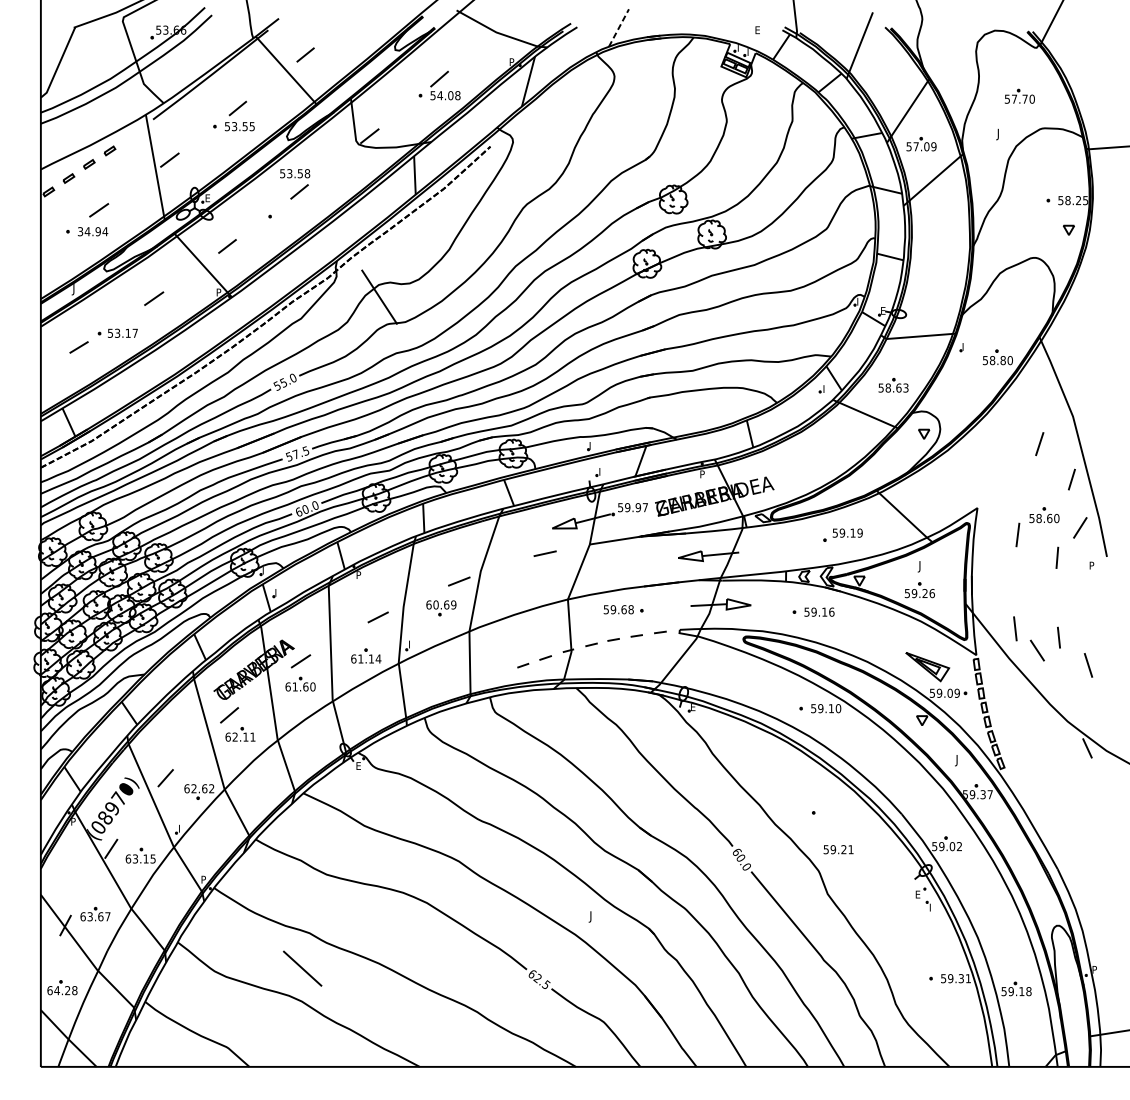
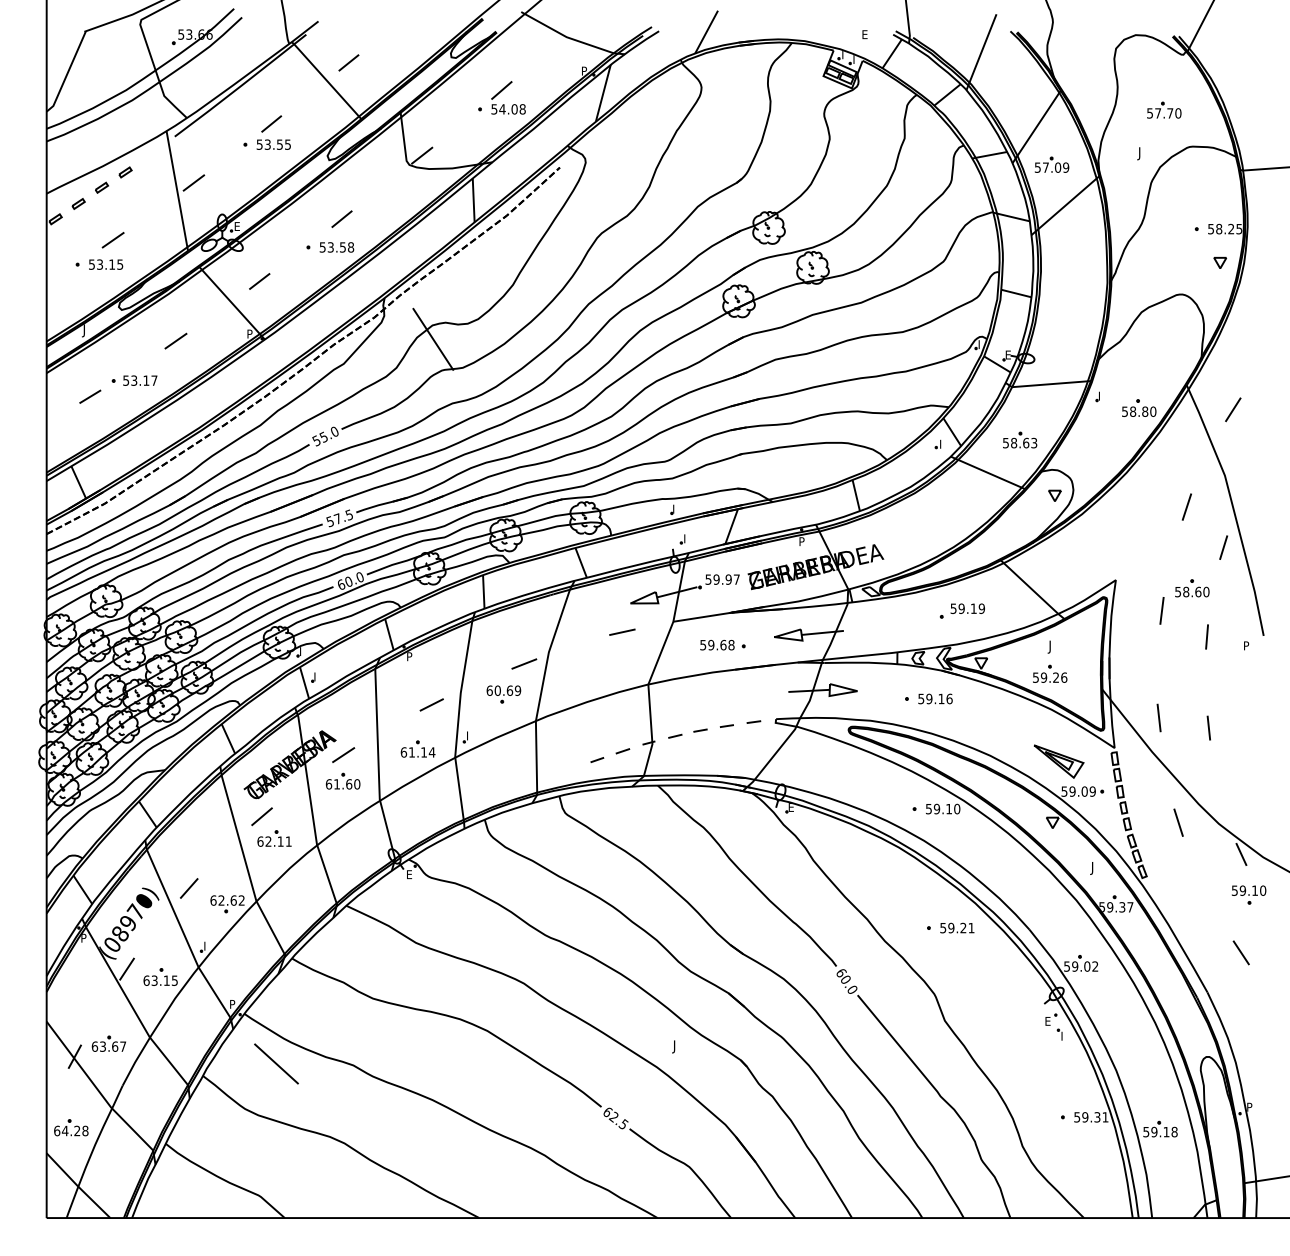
line: (618, 27) -> (706, 31), dashed -> solid
text: (294, 173) -> (336, 247), moved
text: (93, 231) -> (106, 264), 34.94 -> 53.15
line: (1080, 527) -> (1233, 409), moved
part: (623, 609) -> (722, 644), moved
line: (1036, 650) -> (1240, 952), moved
line: (1088, 665) -> (1178, 822), moved
part: (1094, 783) -> (1249, 894), added
text: (838, 849) -> (957, 927), moved
line: (302, 968) -> (276, 1063), moved

